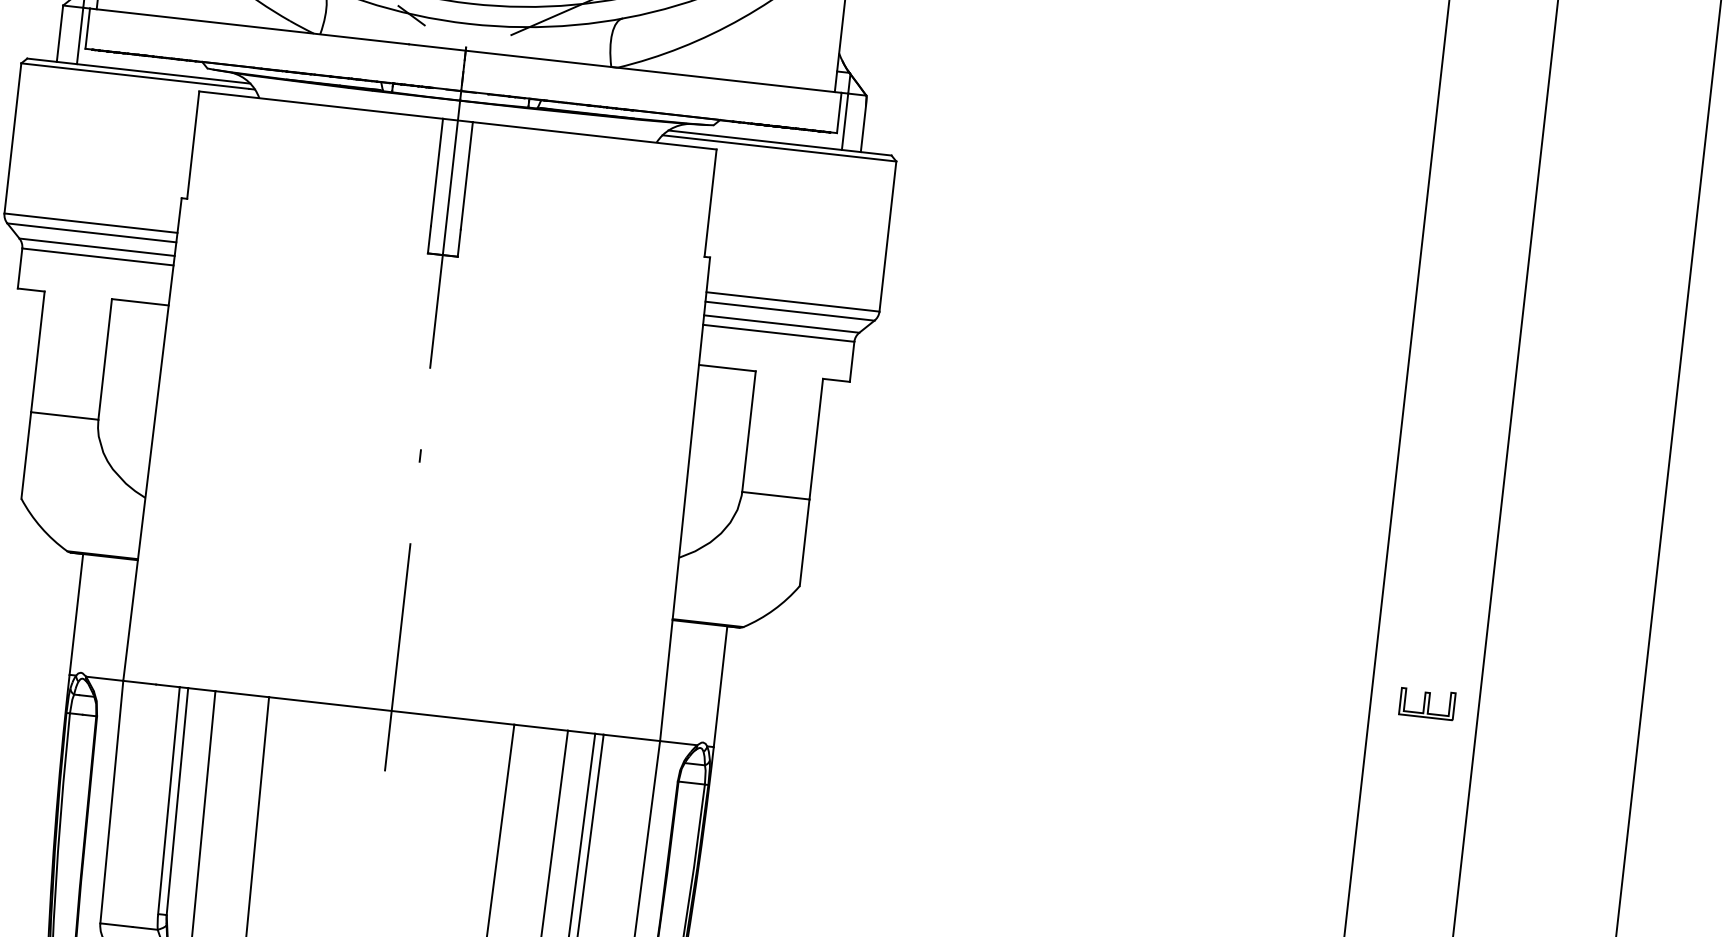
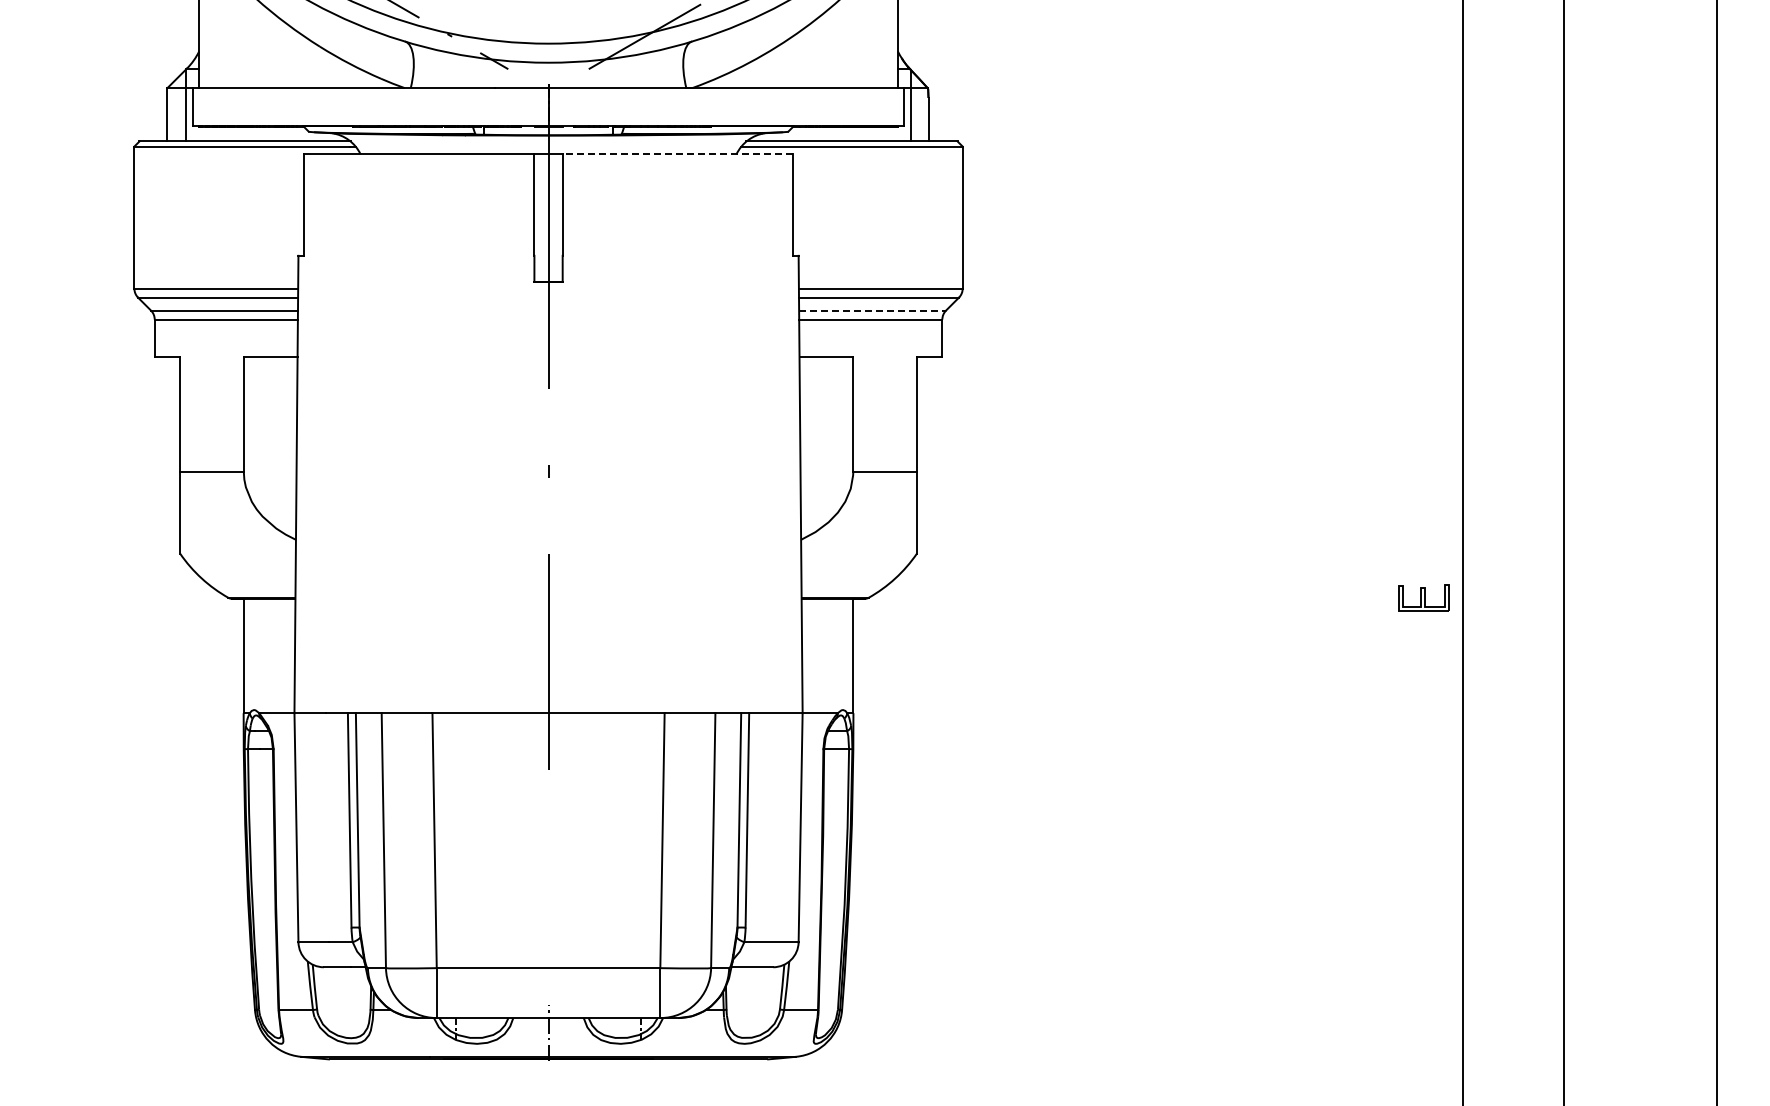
line: (594, 136) -> (677, 154), solid -> dashed
line: (782, 324) -> (873, 310), solid -> dashed
part: (1426, 703) -> (1423, 597), moved

